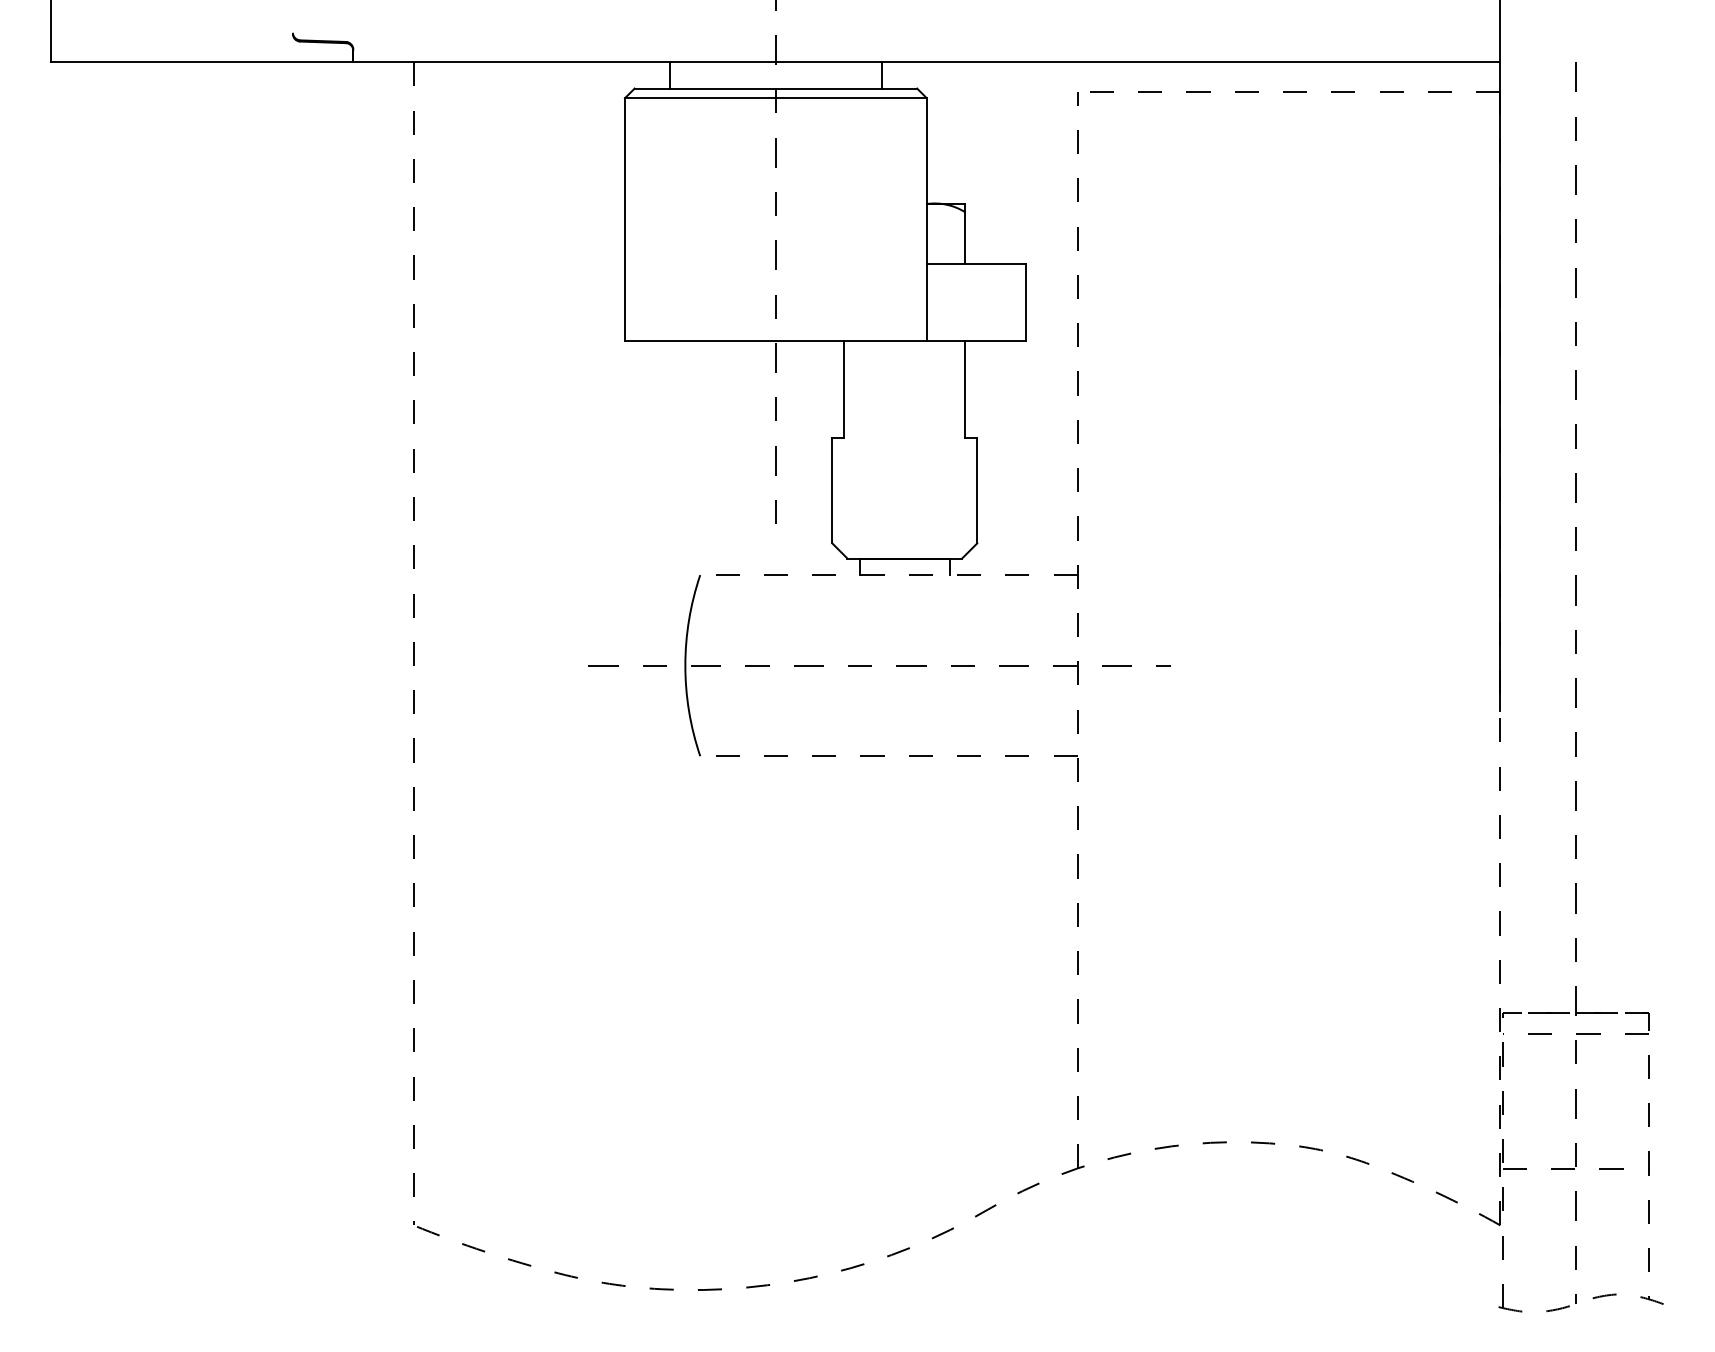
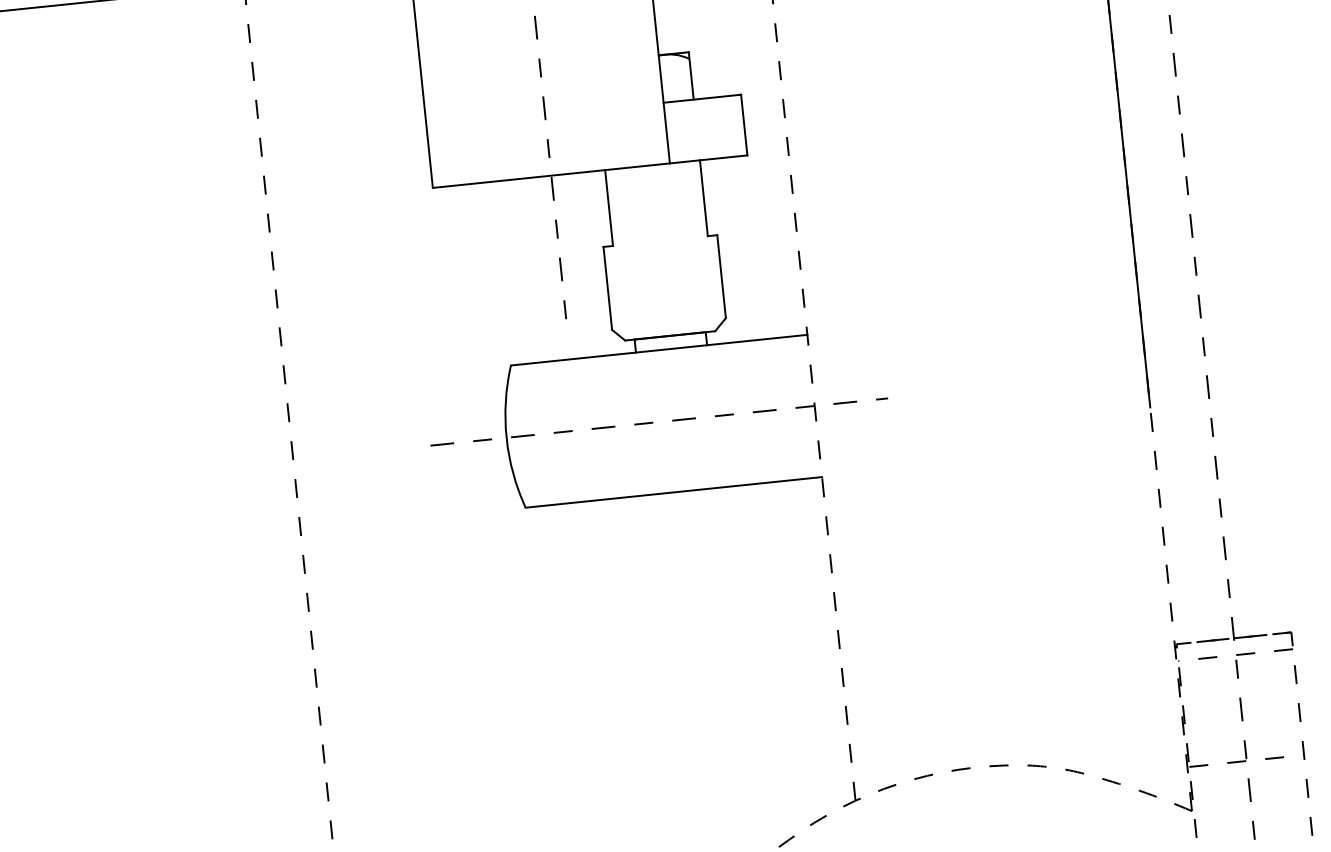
line: (889, 575) -> (659, 350), dashed -> solid
line: (889, 756) -> (674, 492), dashed -> solid

